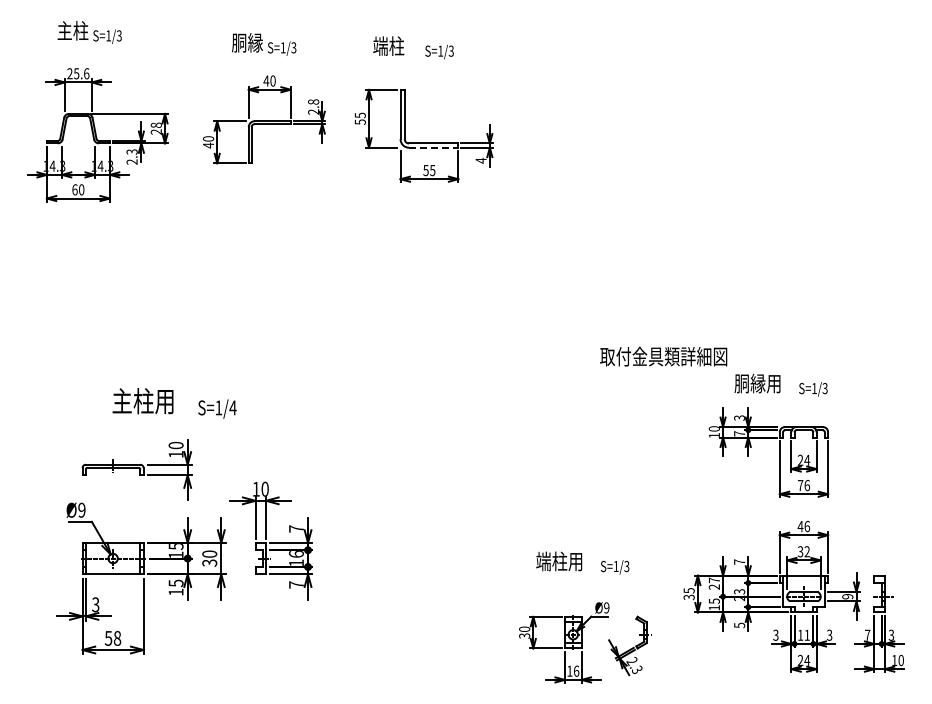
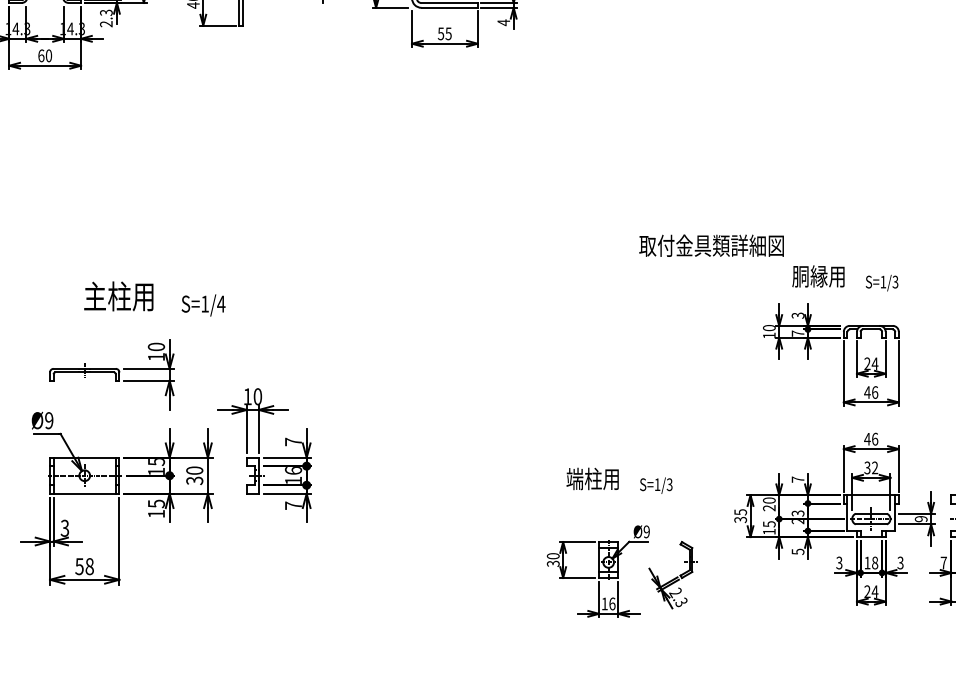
line: (433, 147) -> (449, 7), dashed -> solid
text: (800, 485) -> (867, 392), 76 -> 46
text: (714, 580) -> (769, 500), 27 -> 20
text: (806, 634) -> (874, 562), 11 -> 18

